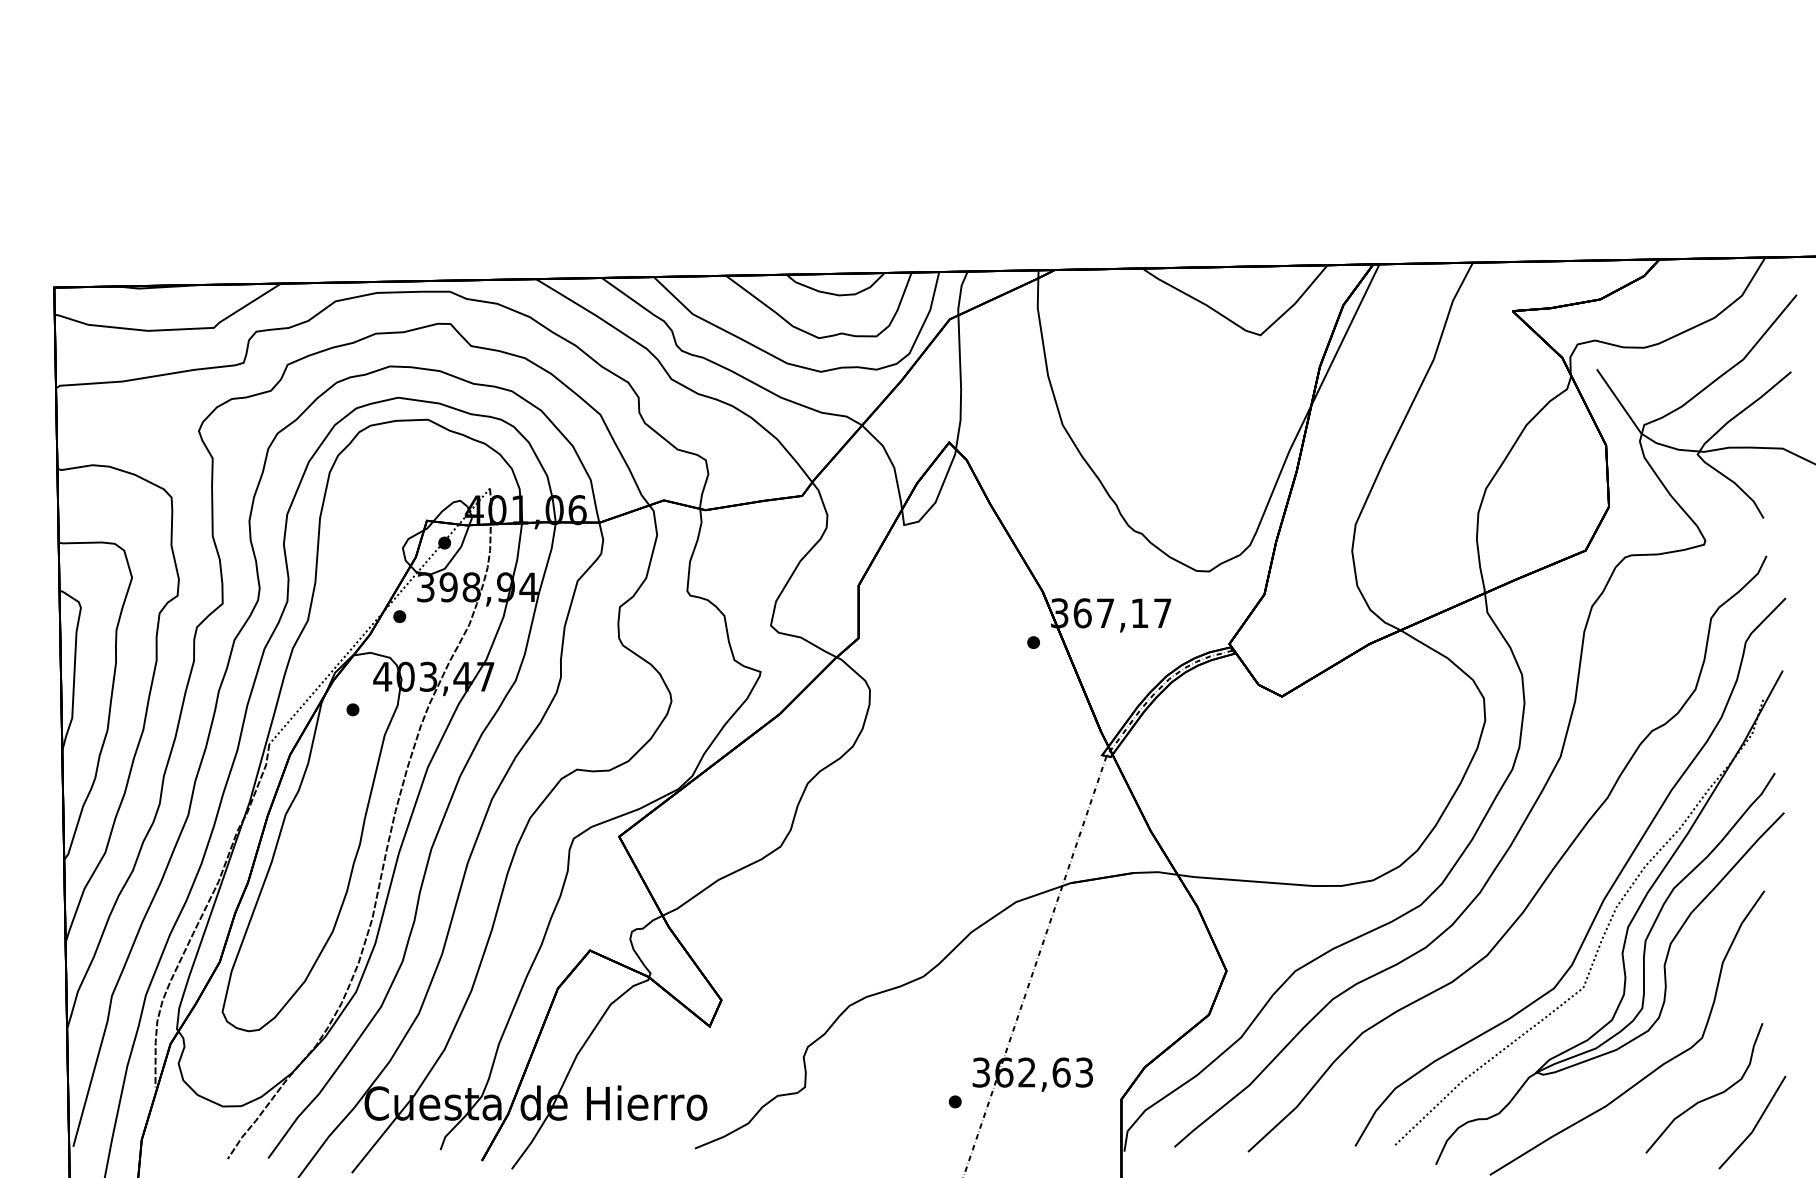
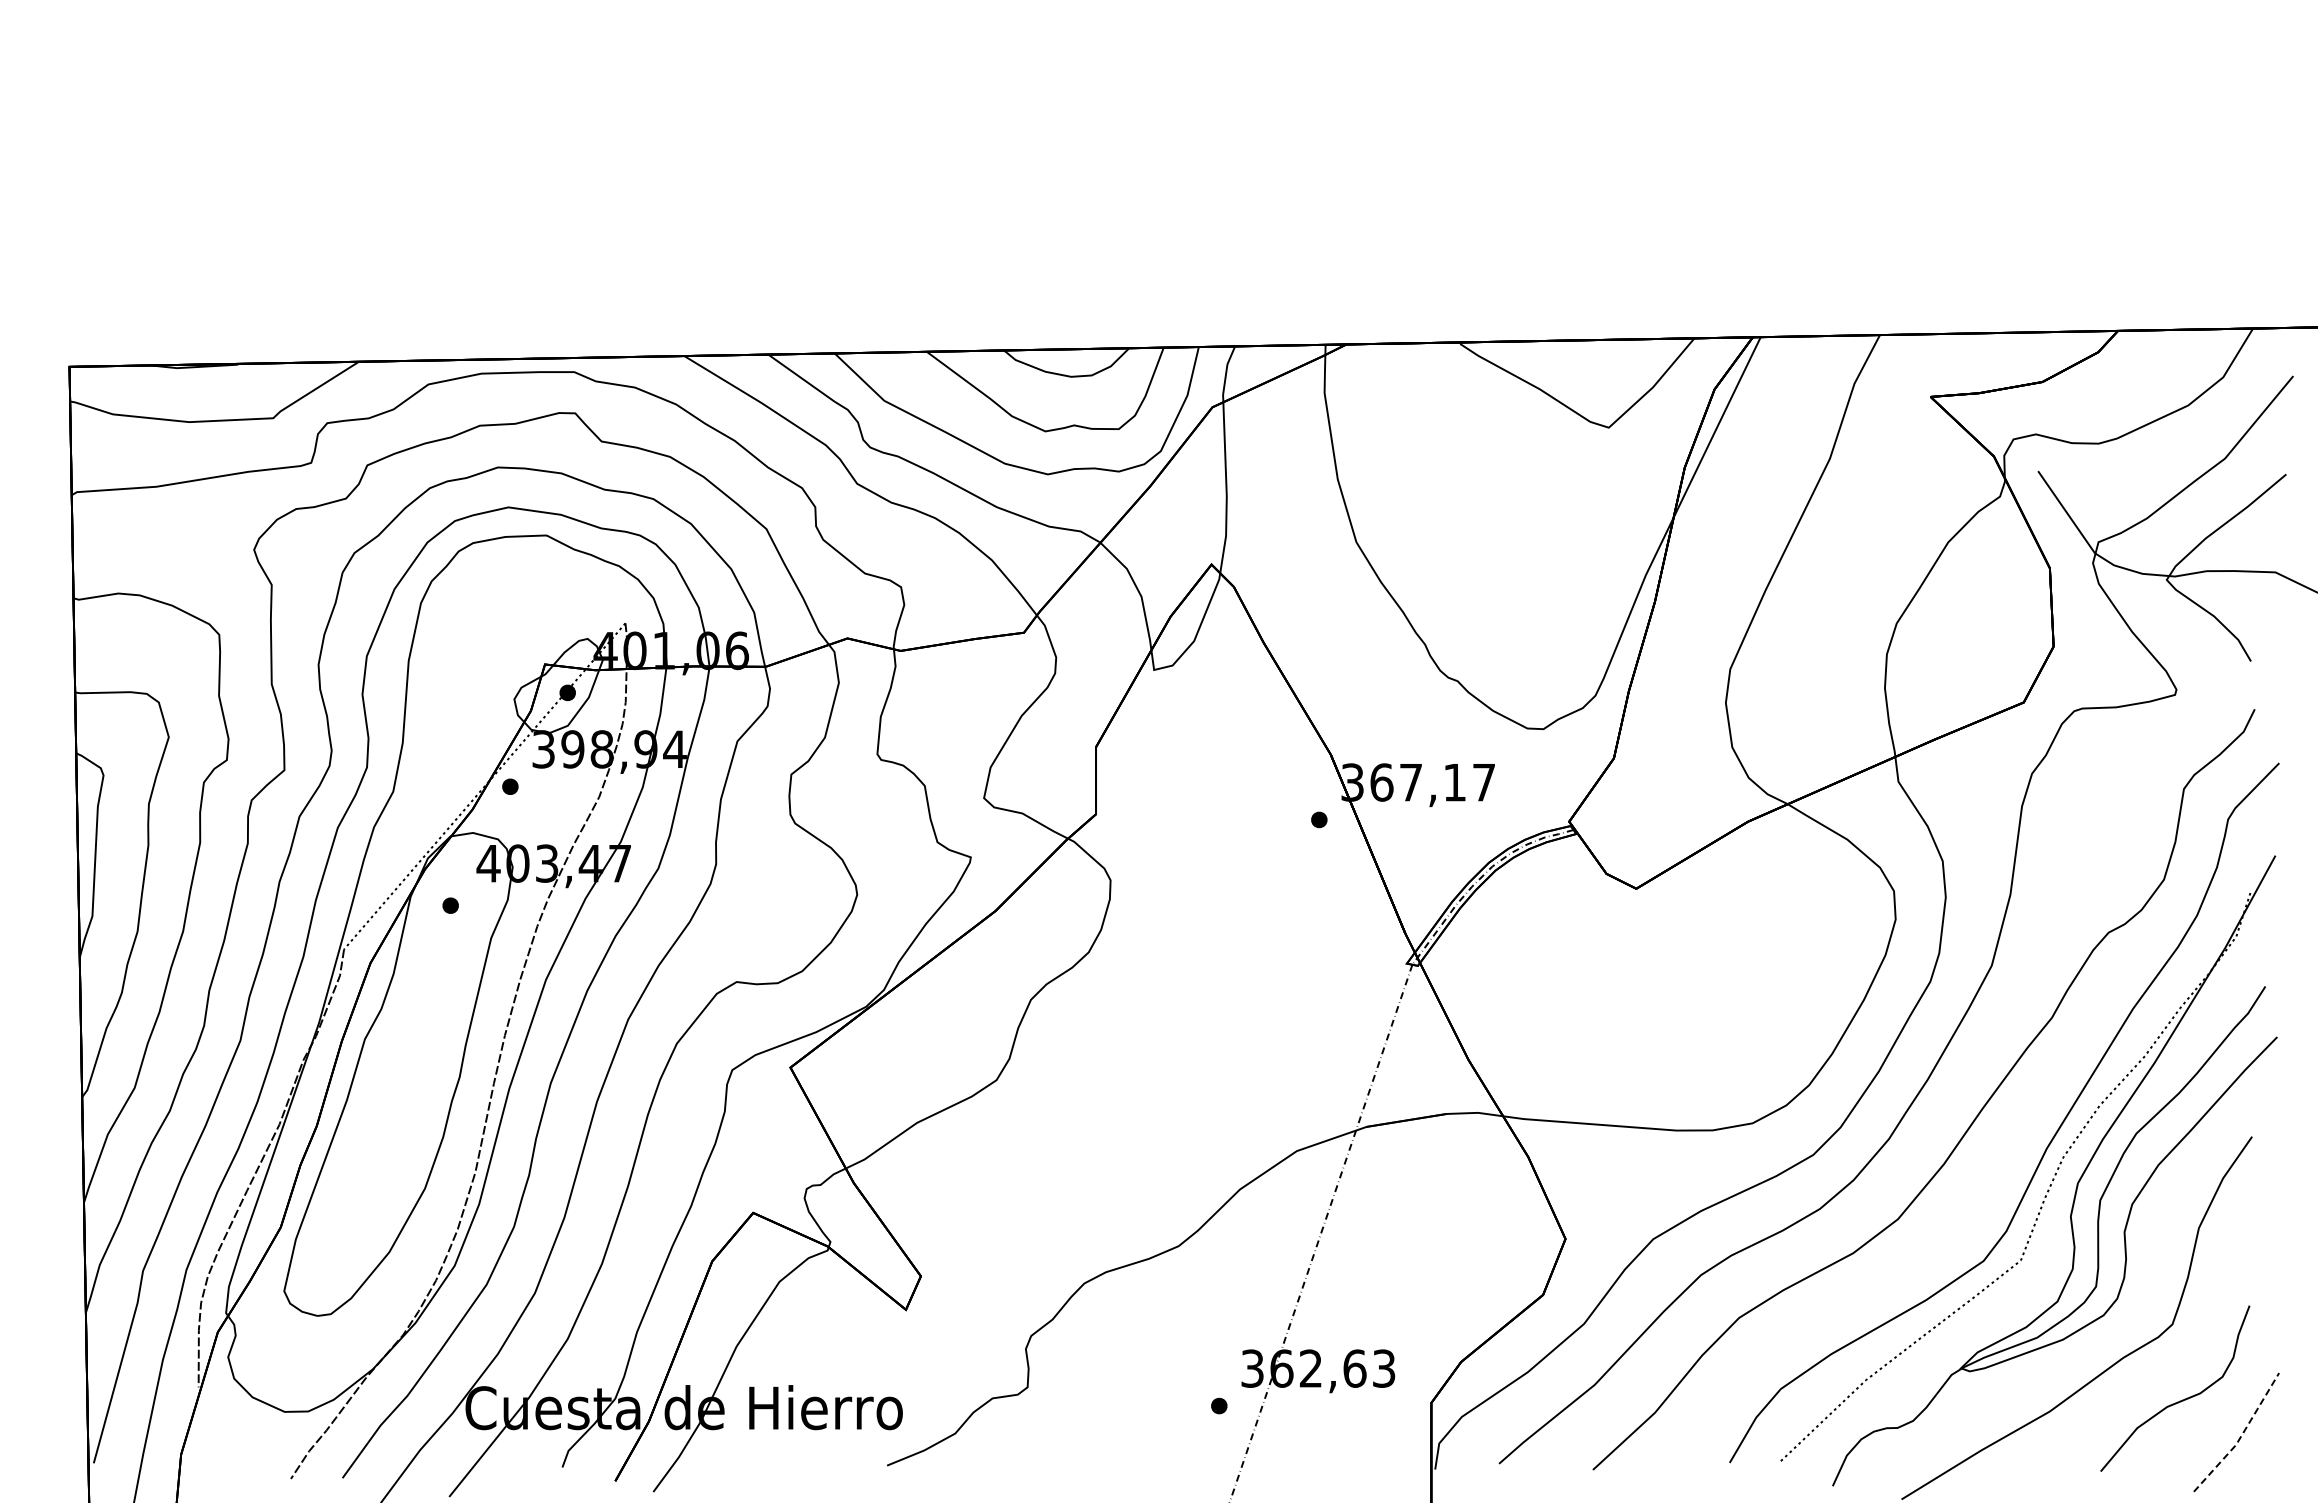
line: (1756, 1125) -> (2241, 1436), solid -> dashed

